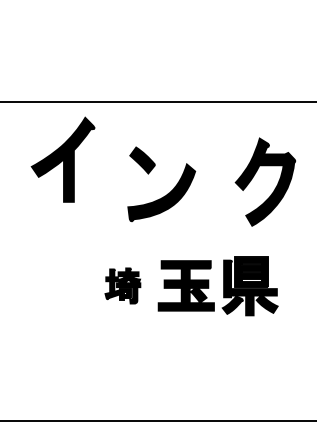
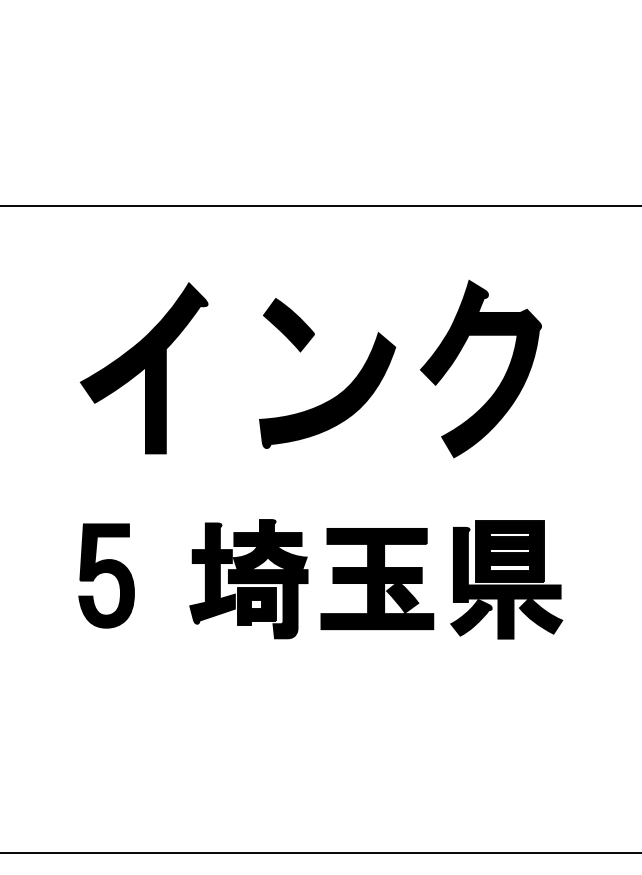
part: (62, 159) -> (142, 367), moved
part: (274, 188) -> (499, 381), moved
part: (52, 284) -> (106, 576), added
part: (122, 285) -> (248, 578), size x1.67

